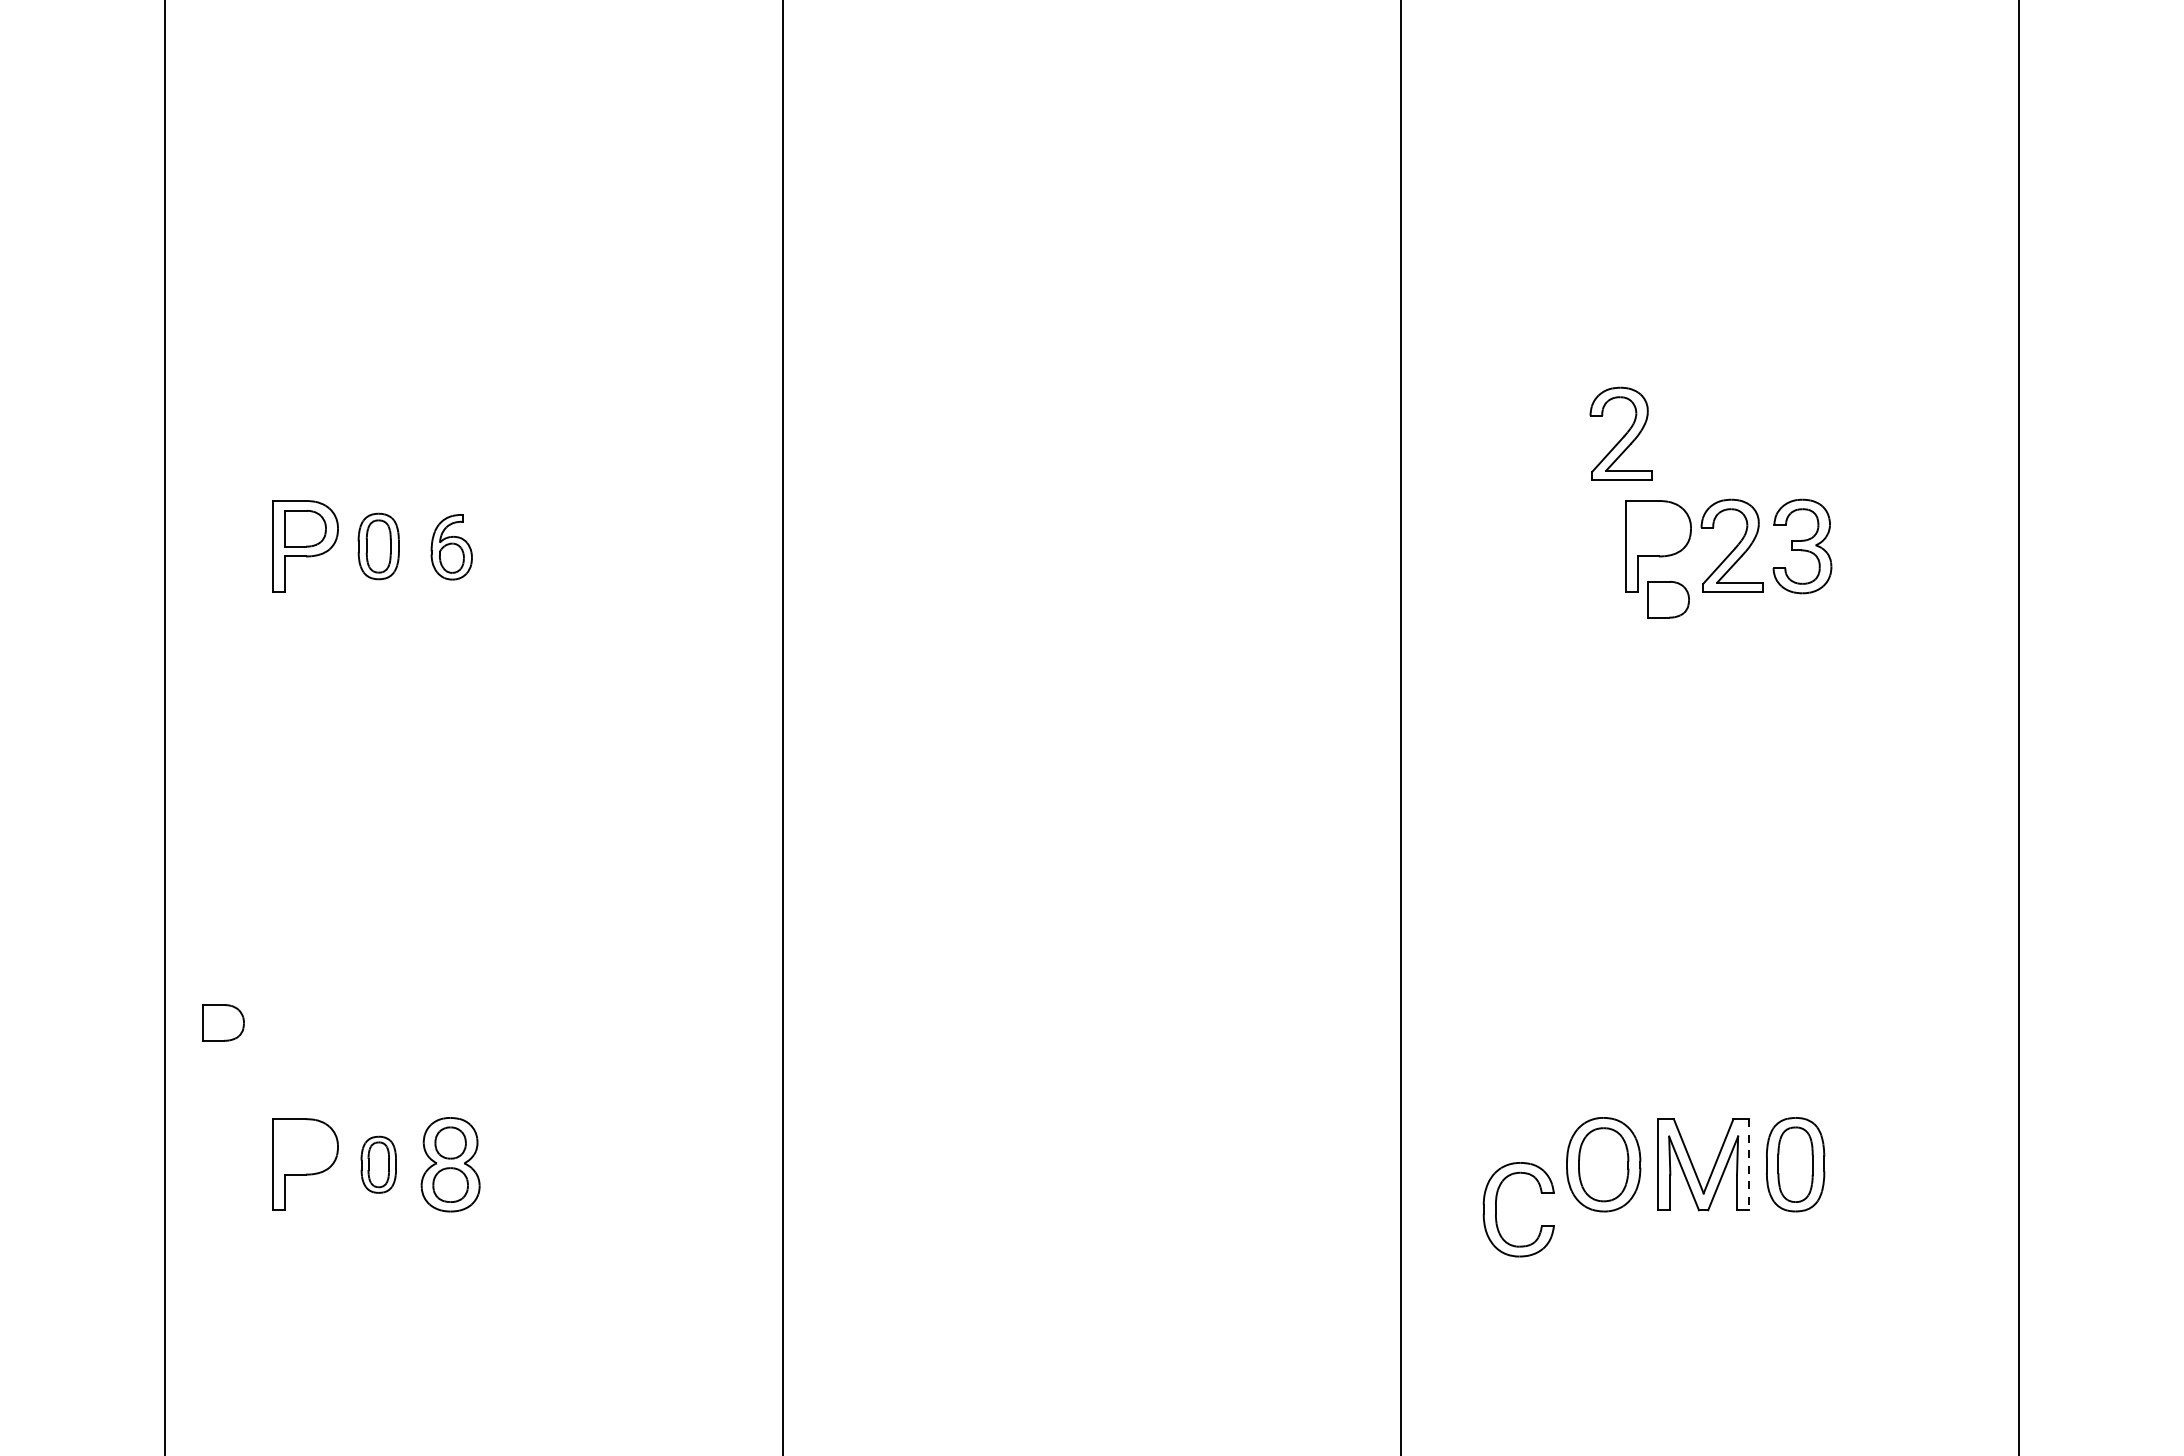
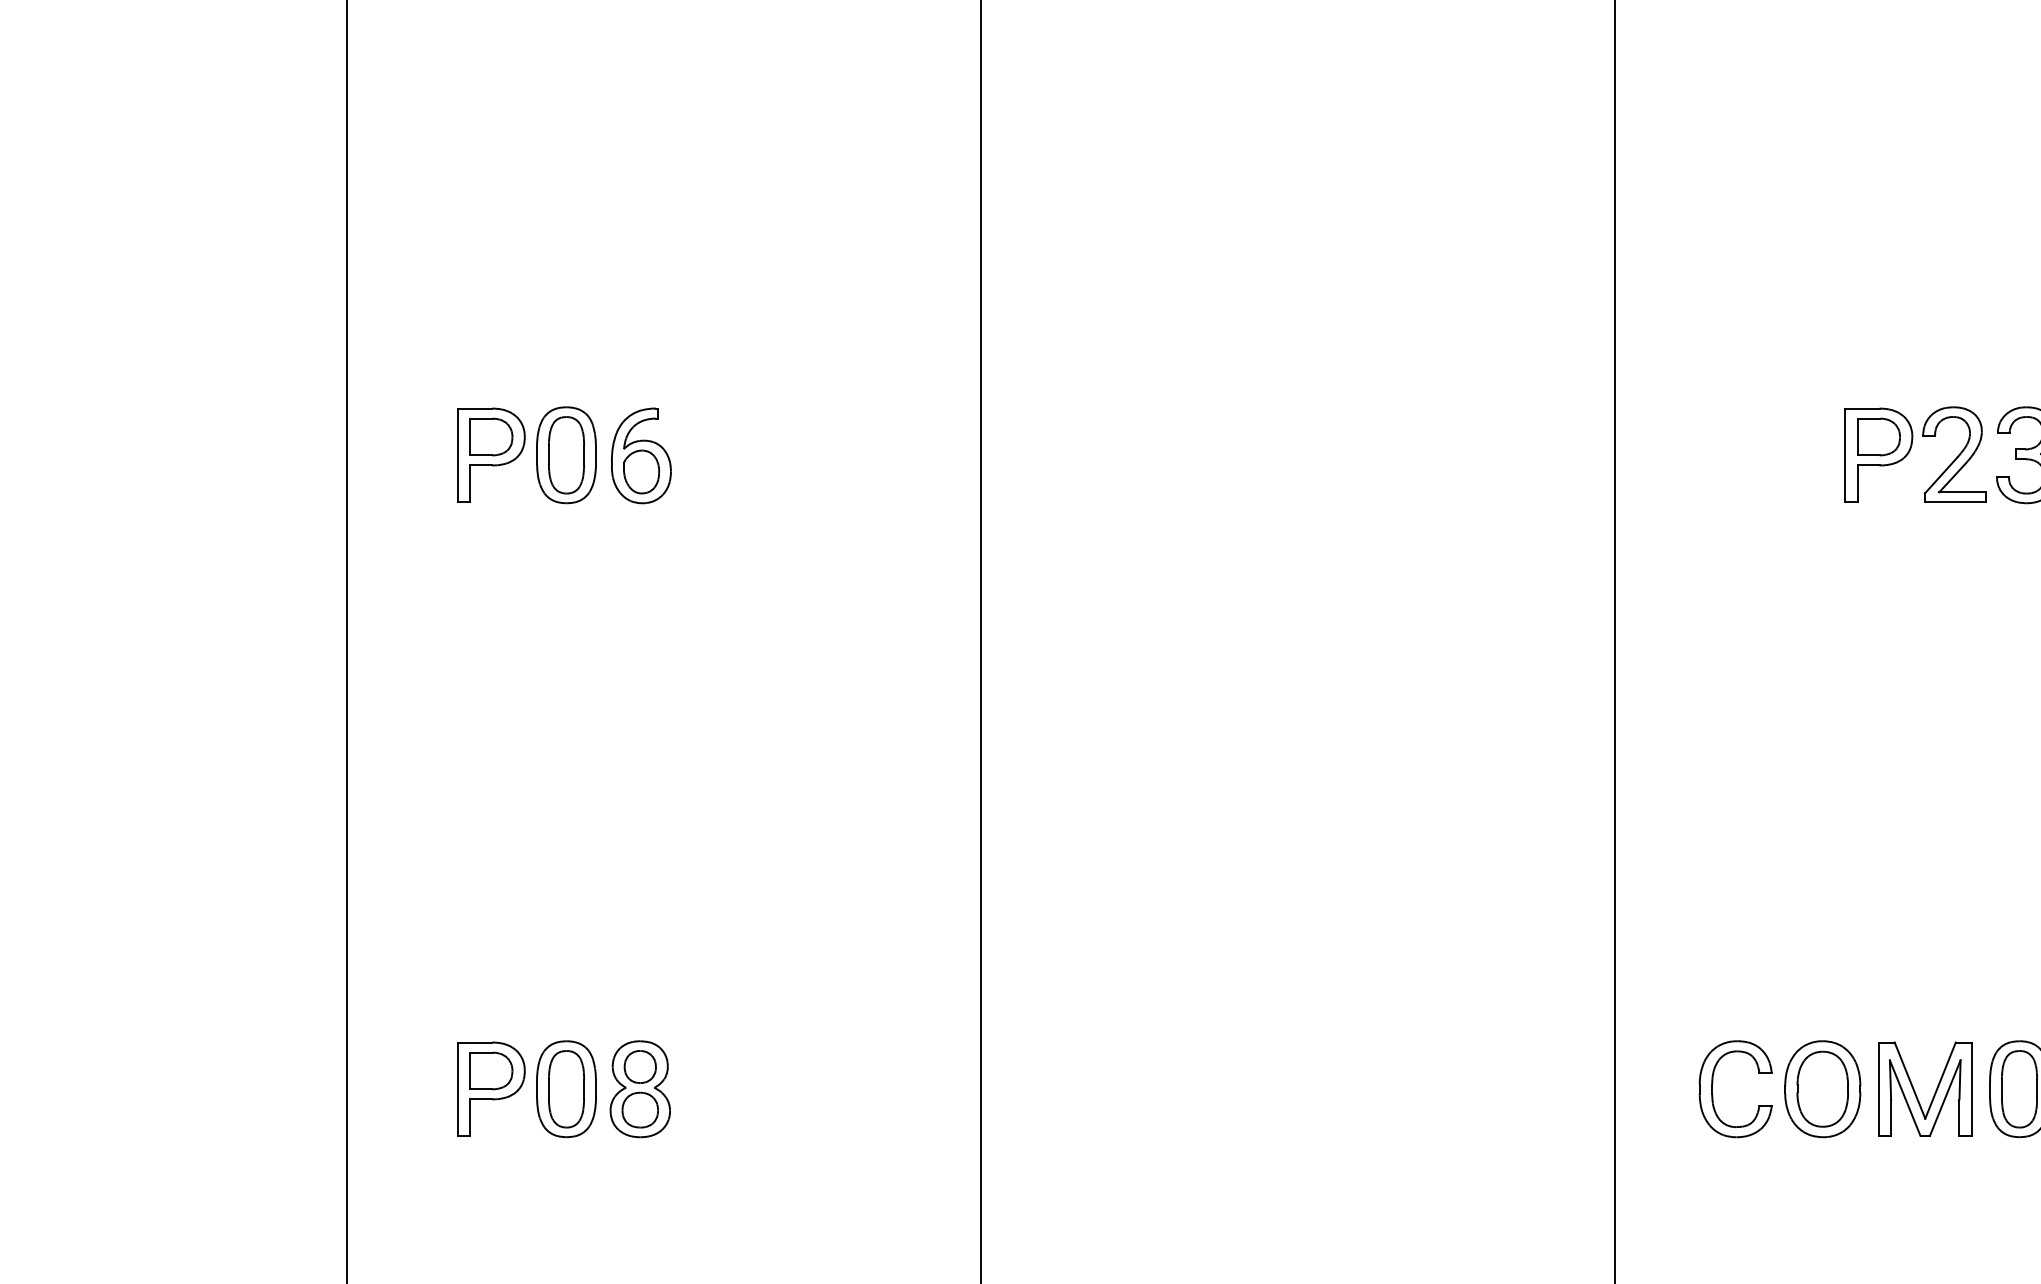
part: (1620, 433) -> (1839, 339), removed
part: (378, 546) -> (566, 455), size x1.43
part: (451, 547) -> (641, 456), size x1.43
part: (1668, 599) -> (1878, 436), moved
part: (223, 1022) -> (491, 1070), moved
part: (378, 1164) -> (566, 1089), size x1.67
line: (1749, 1164) -> (1972, 1089), dashed -> solid
part: (1496, 1209) -> (1712, 1089), moved

